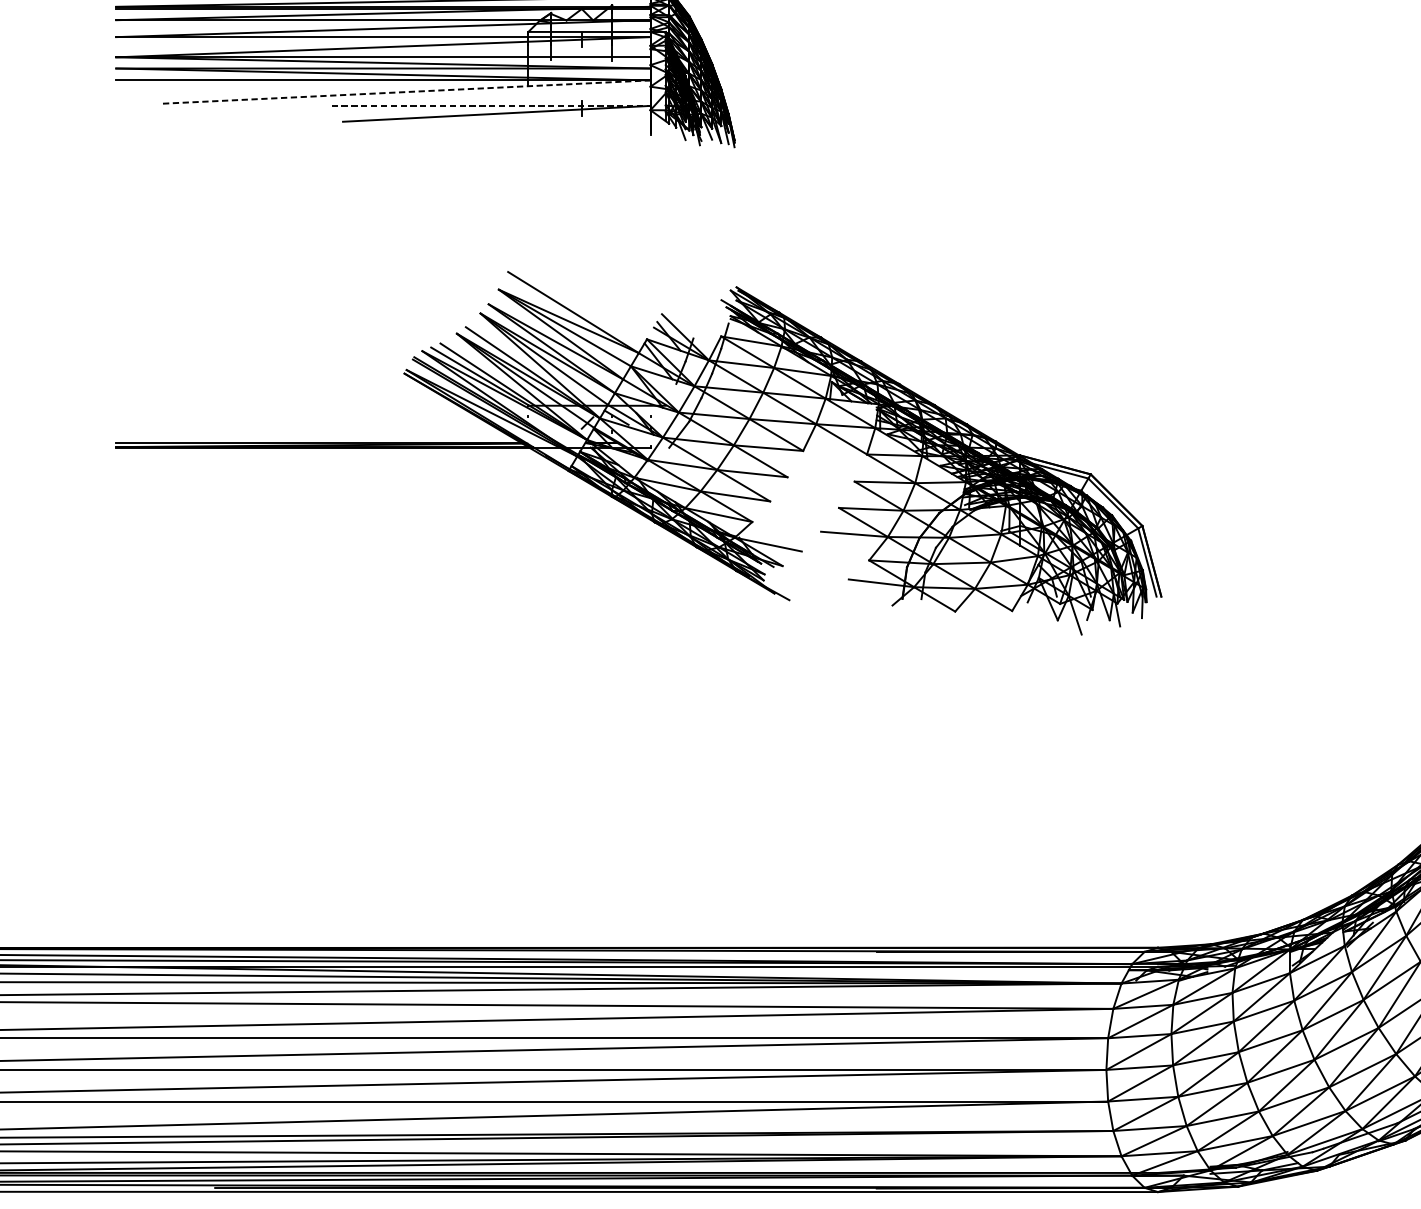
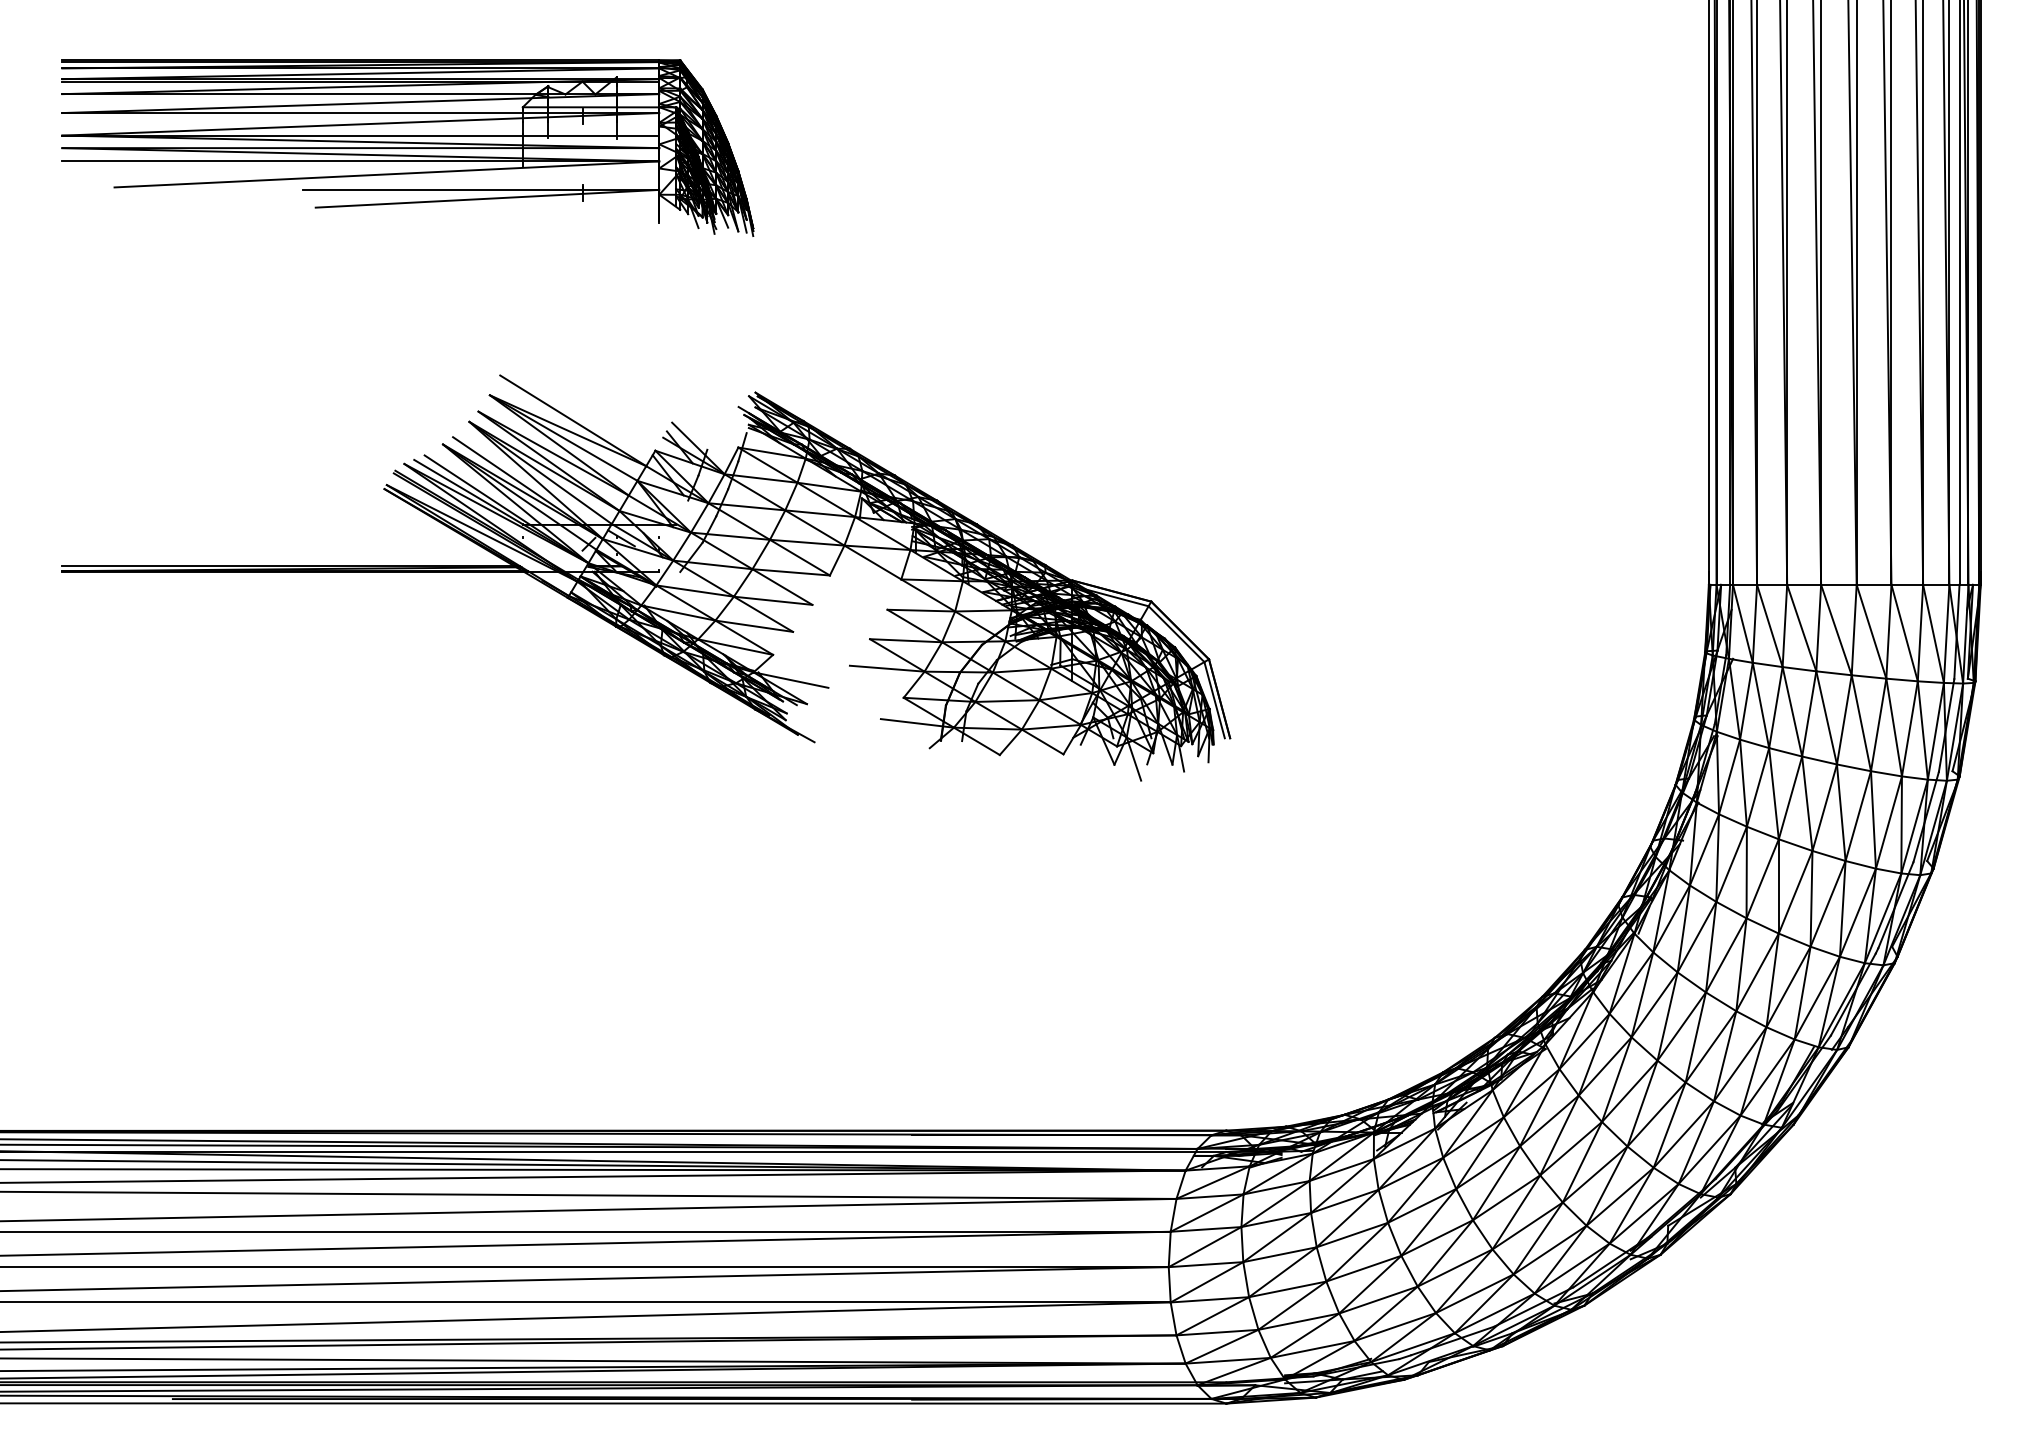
line: (406, 92) -> (386, 174), dashed -> solid
line: (491, 105) -> (481, 189), dashed -> solid

